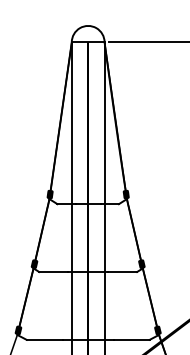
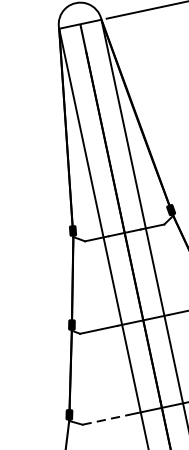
line: (45, 339) -> (106, 419), solid -> dashed

